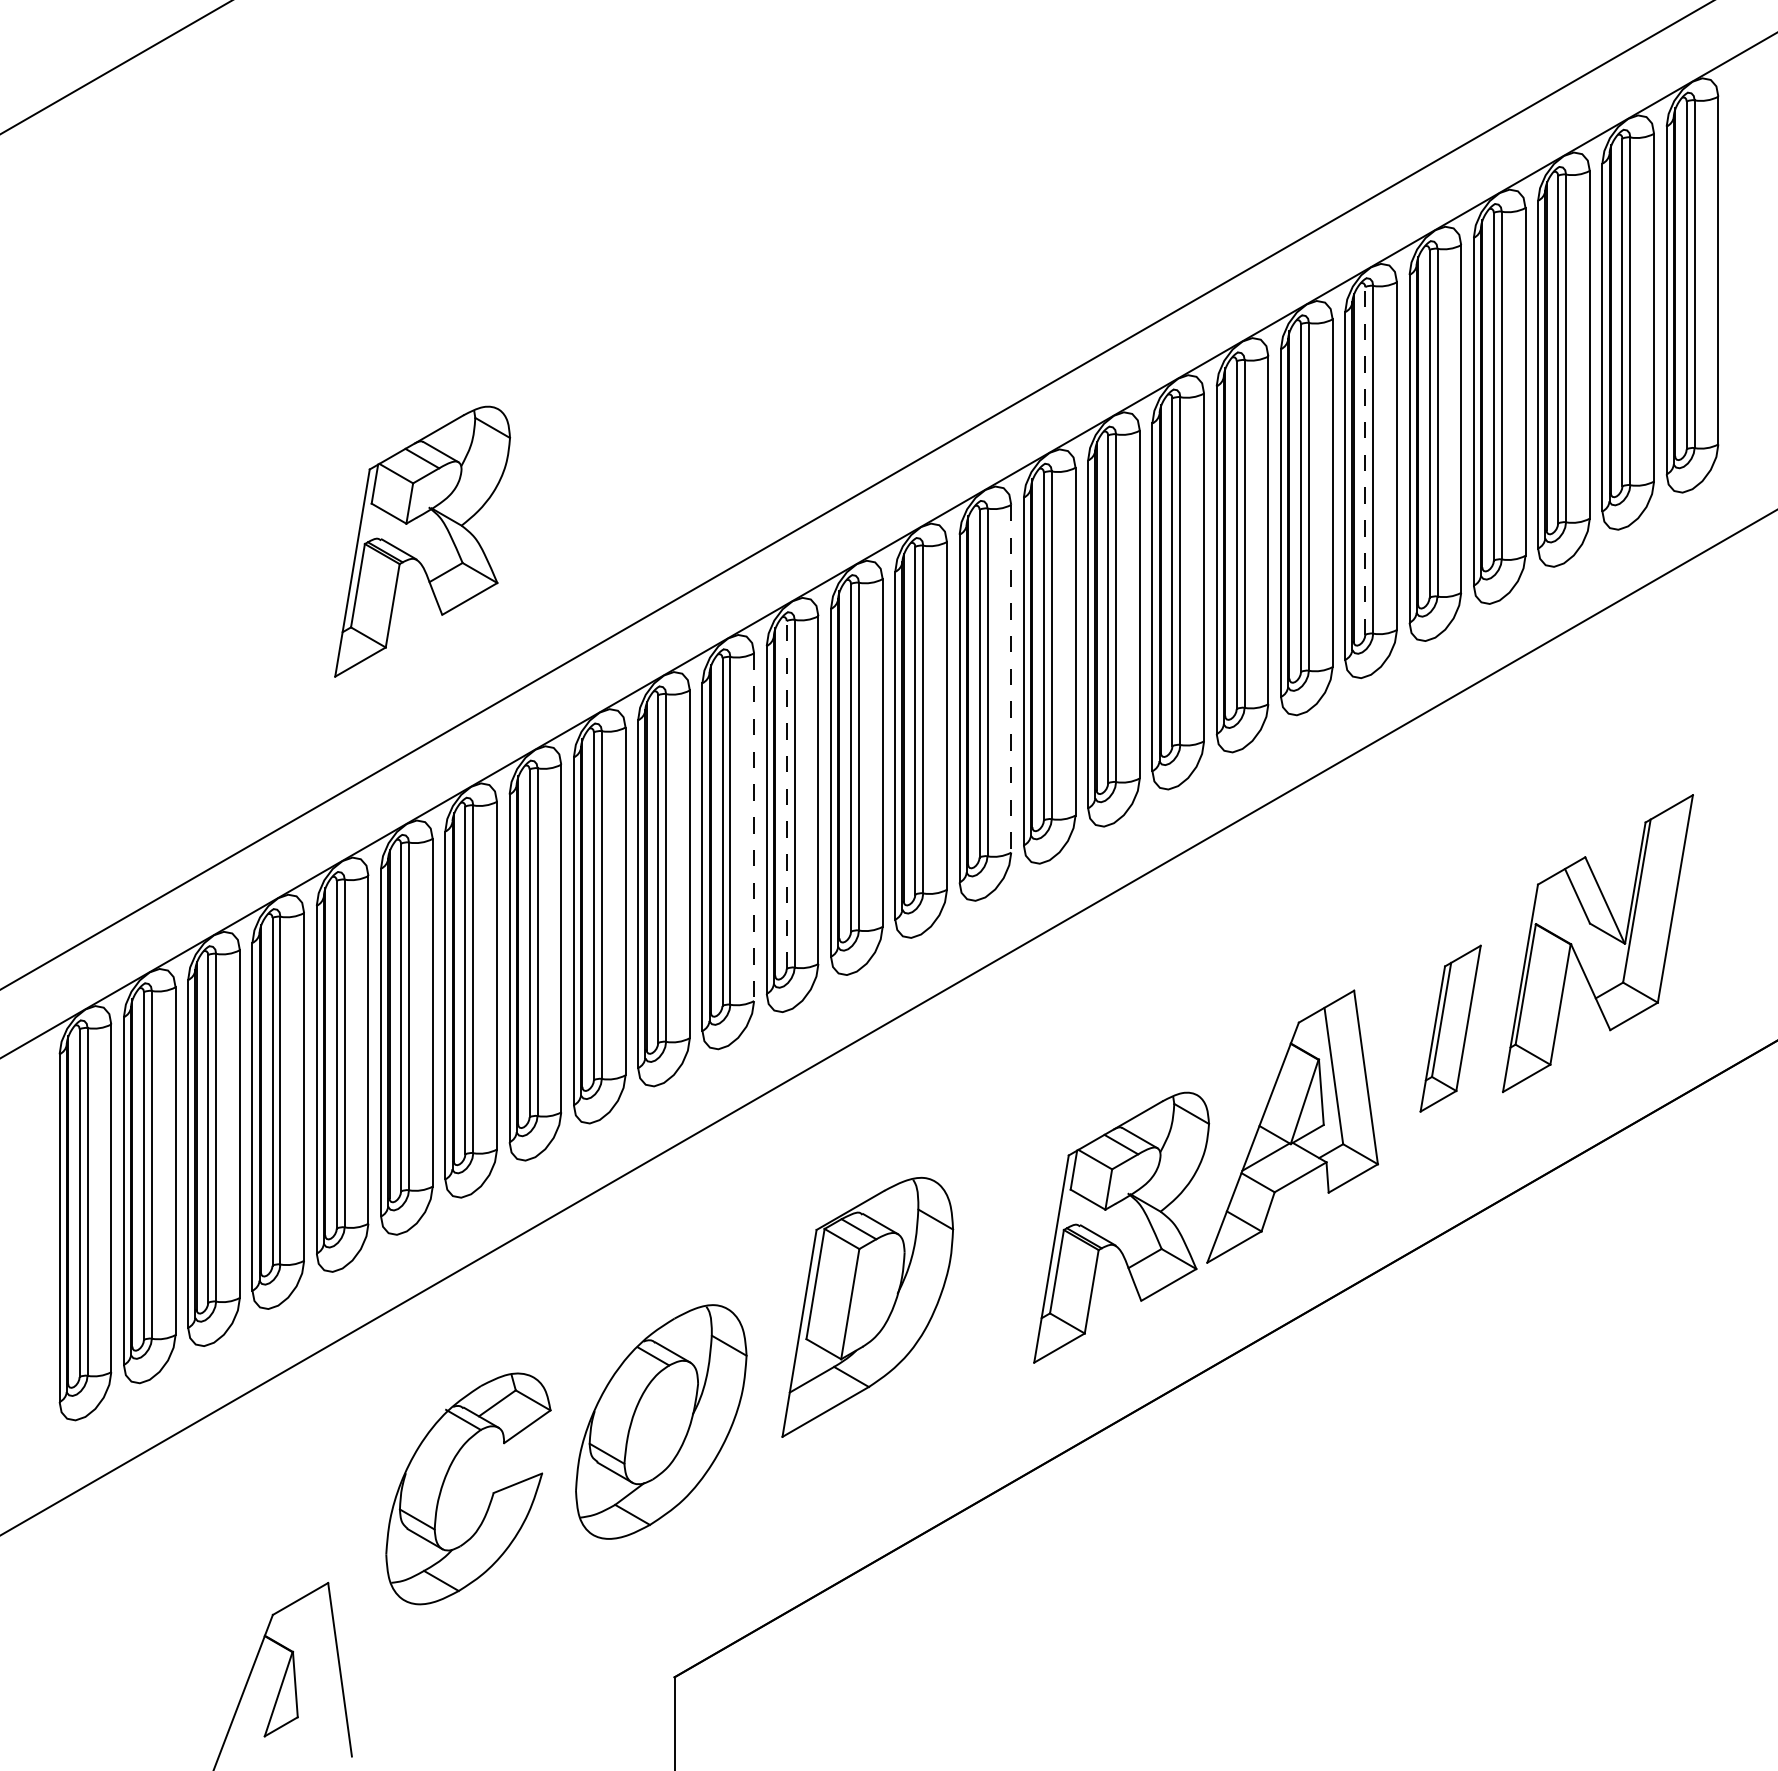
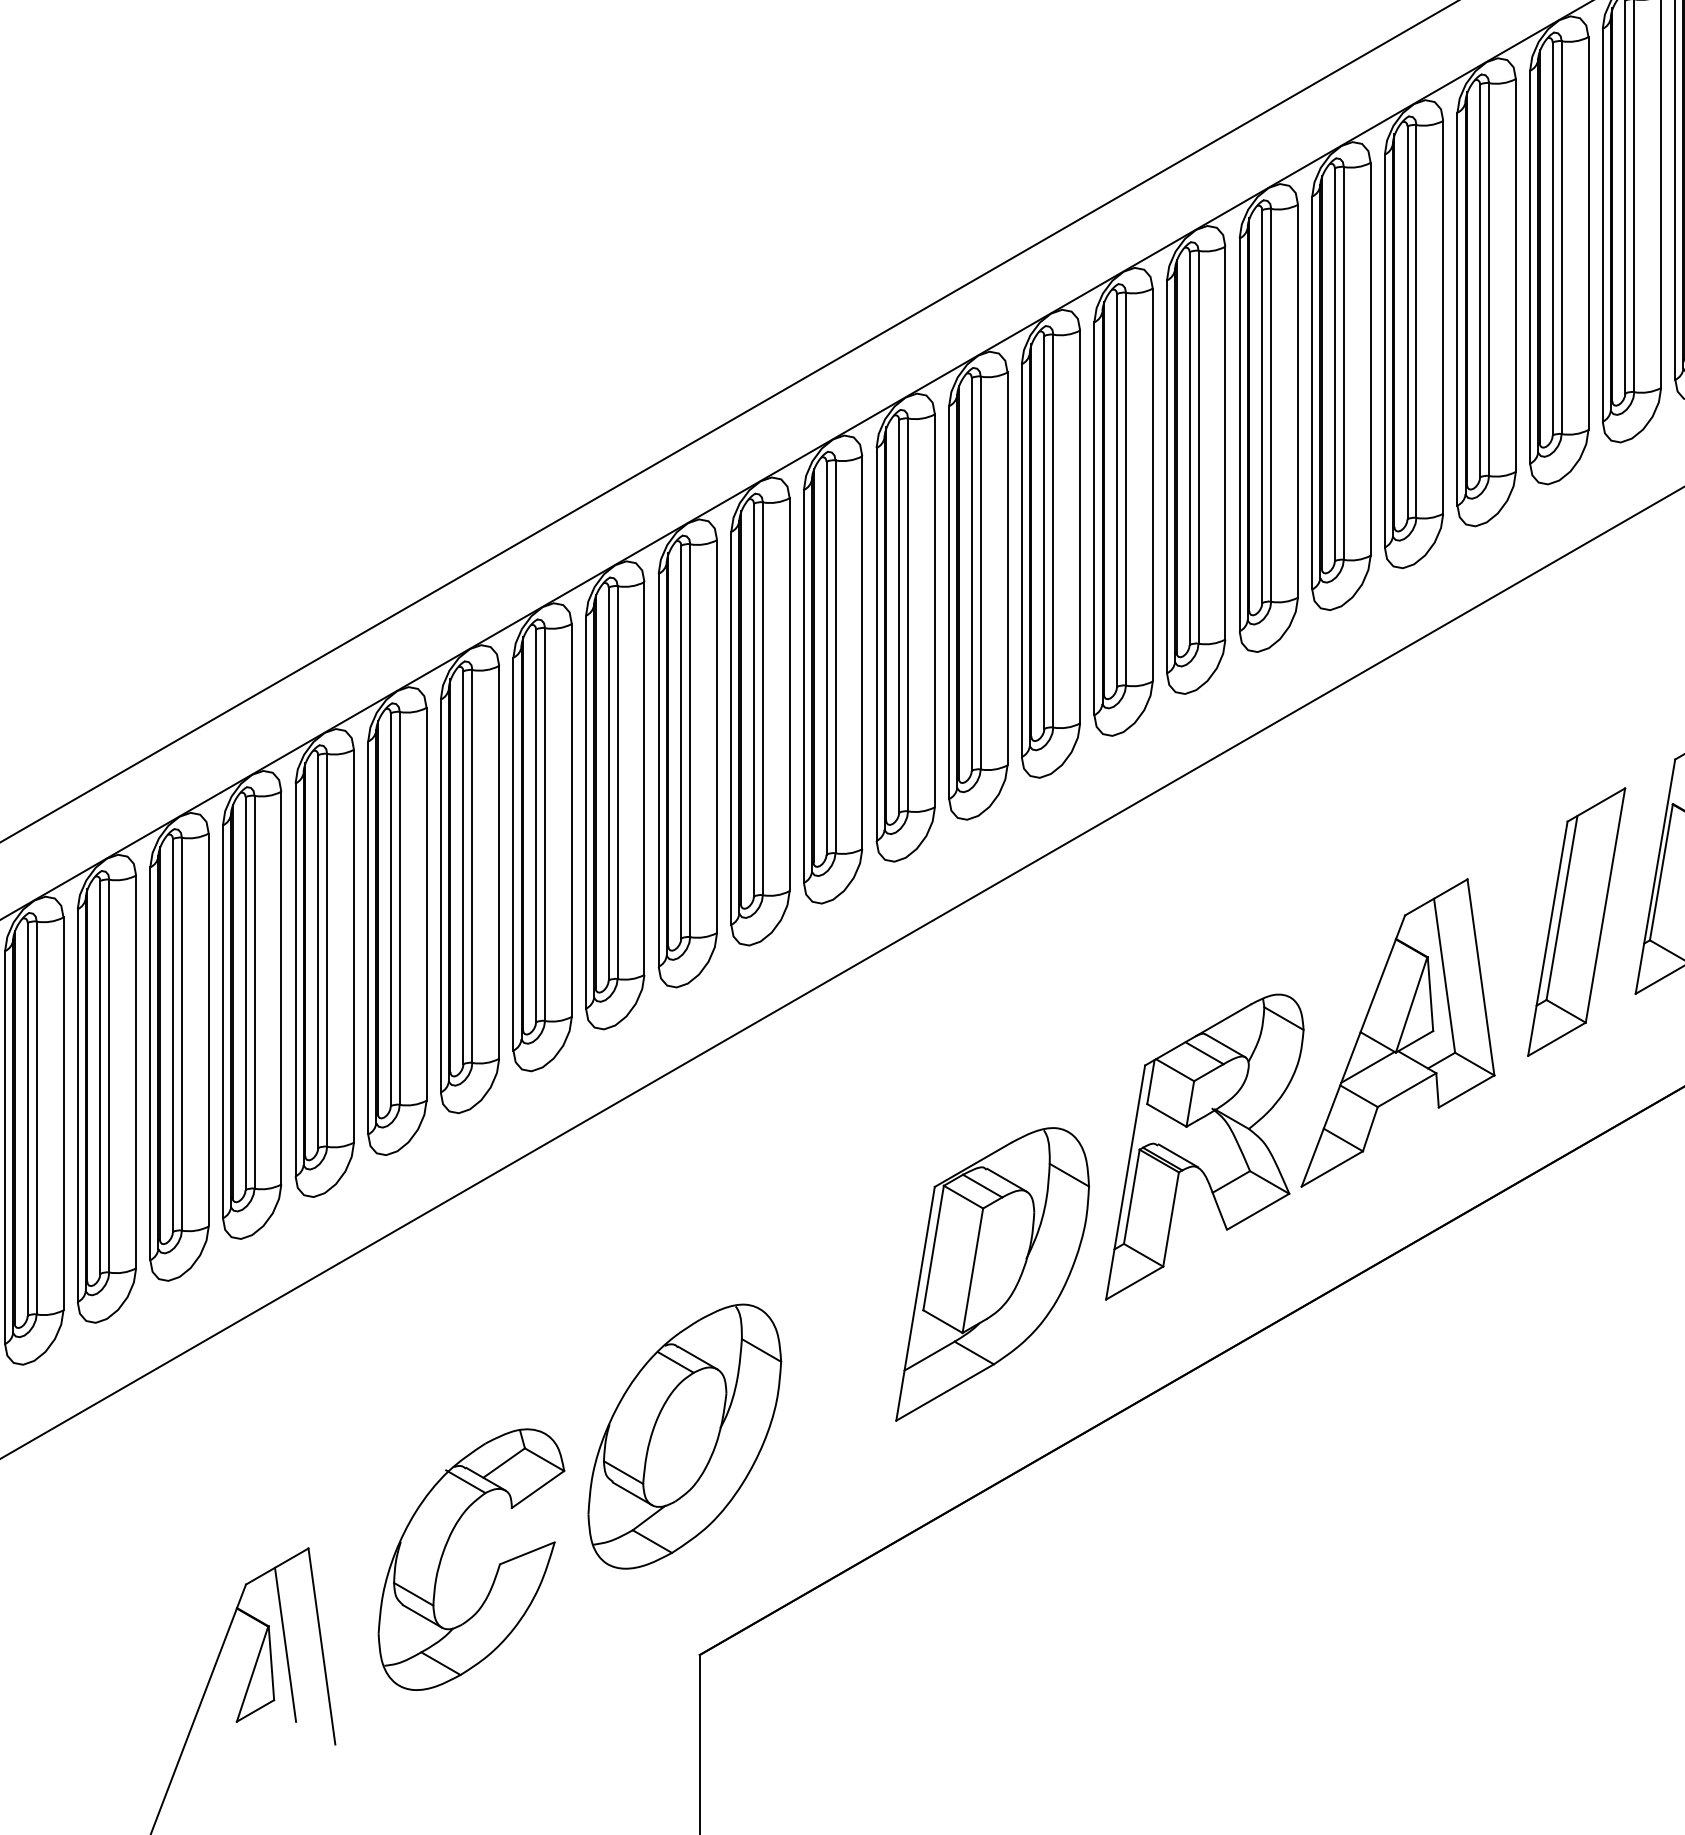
line: (1365, 461) -> (1480, 281), dashed -> solid
part: (422, 541) -> (415, 371), removed
line: (1011, 678) -> (1080, 526), dashed -> solid
line: (786, 795) -> (826, 658), dashed -> solid
line: (754, 827) -> (790, 694), dashed -> solid
part: (1450, 1028) -> (1576, 922), size x1.43
part: (867, 1306) -> (992, 1273), moved
part: (661, 1421) -> (685, 1436), moved
part: (492, 1492) -> (498, 1563), moved
line: (307, 1668) -> (285, 1645), added

